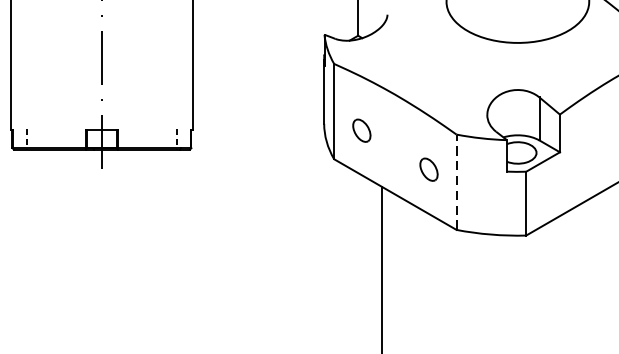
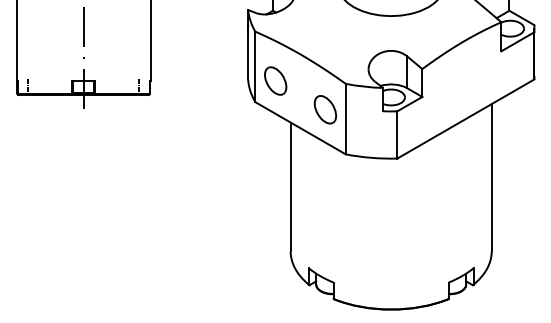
part: (361, 130) -> (275, 80), size x1.67
part: (429, 169) -> (325, 109), size x1.67
line: (456, 181) -> (345, 118), dashed -> solid

